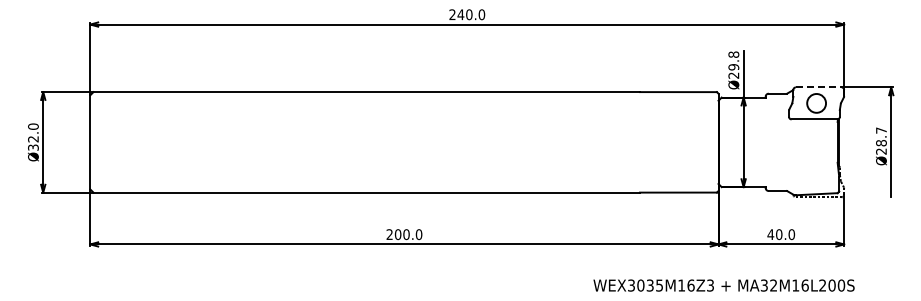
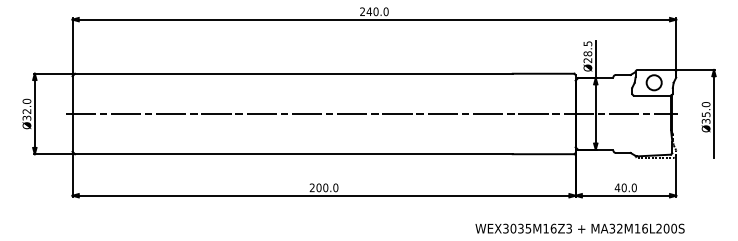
text: (733, 60) -> (587, 48), Ø29.8 -> Ø28.5
line: (818, 87) -> (655, 70), dashed -> solid
text: (881, 140) -> (706, 112), Ø28.7 -> Ø35.0
line: (463, 142) -> (371, 114), added

